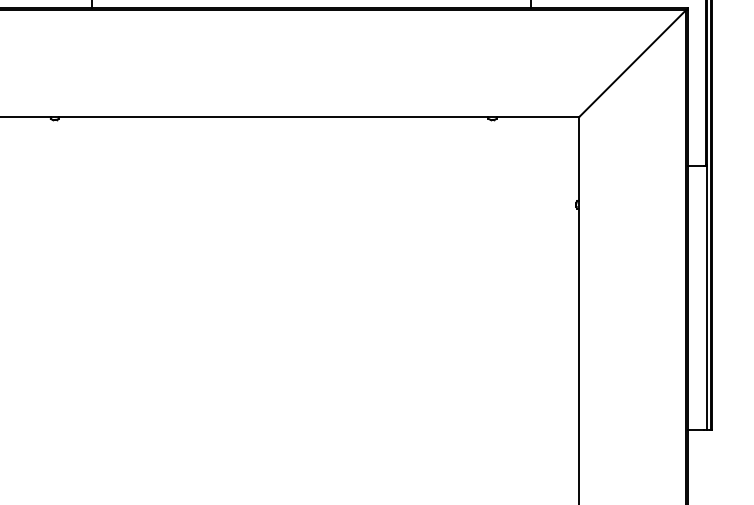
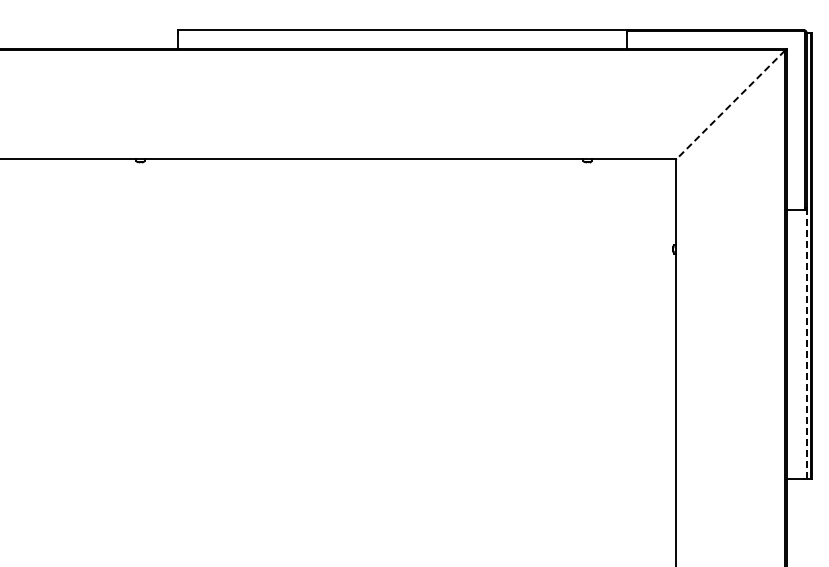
line: (632, 63) -> (730, 104), solid -> dashed
line: (706, 298) -> (806, 344), solid -> dashed

